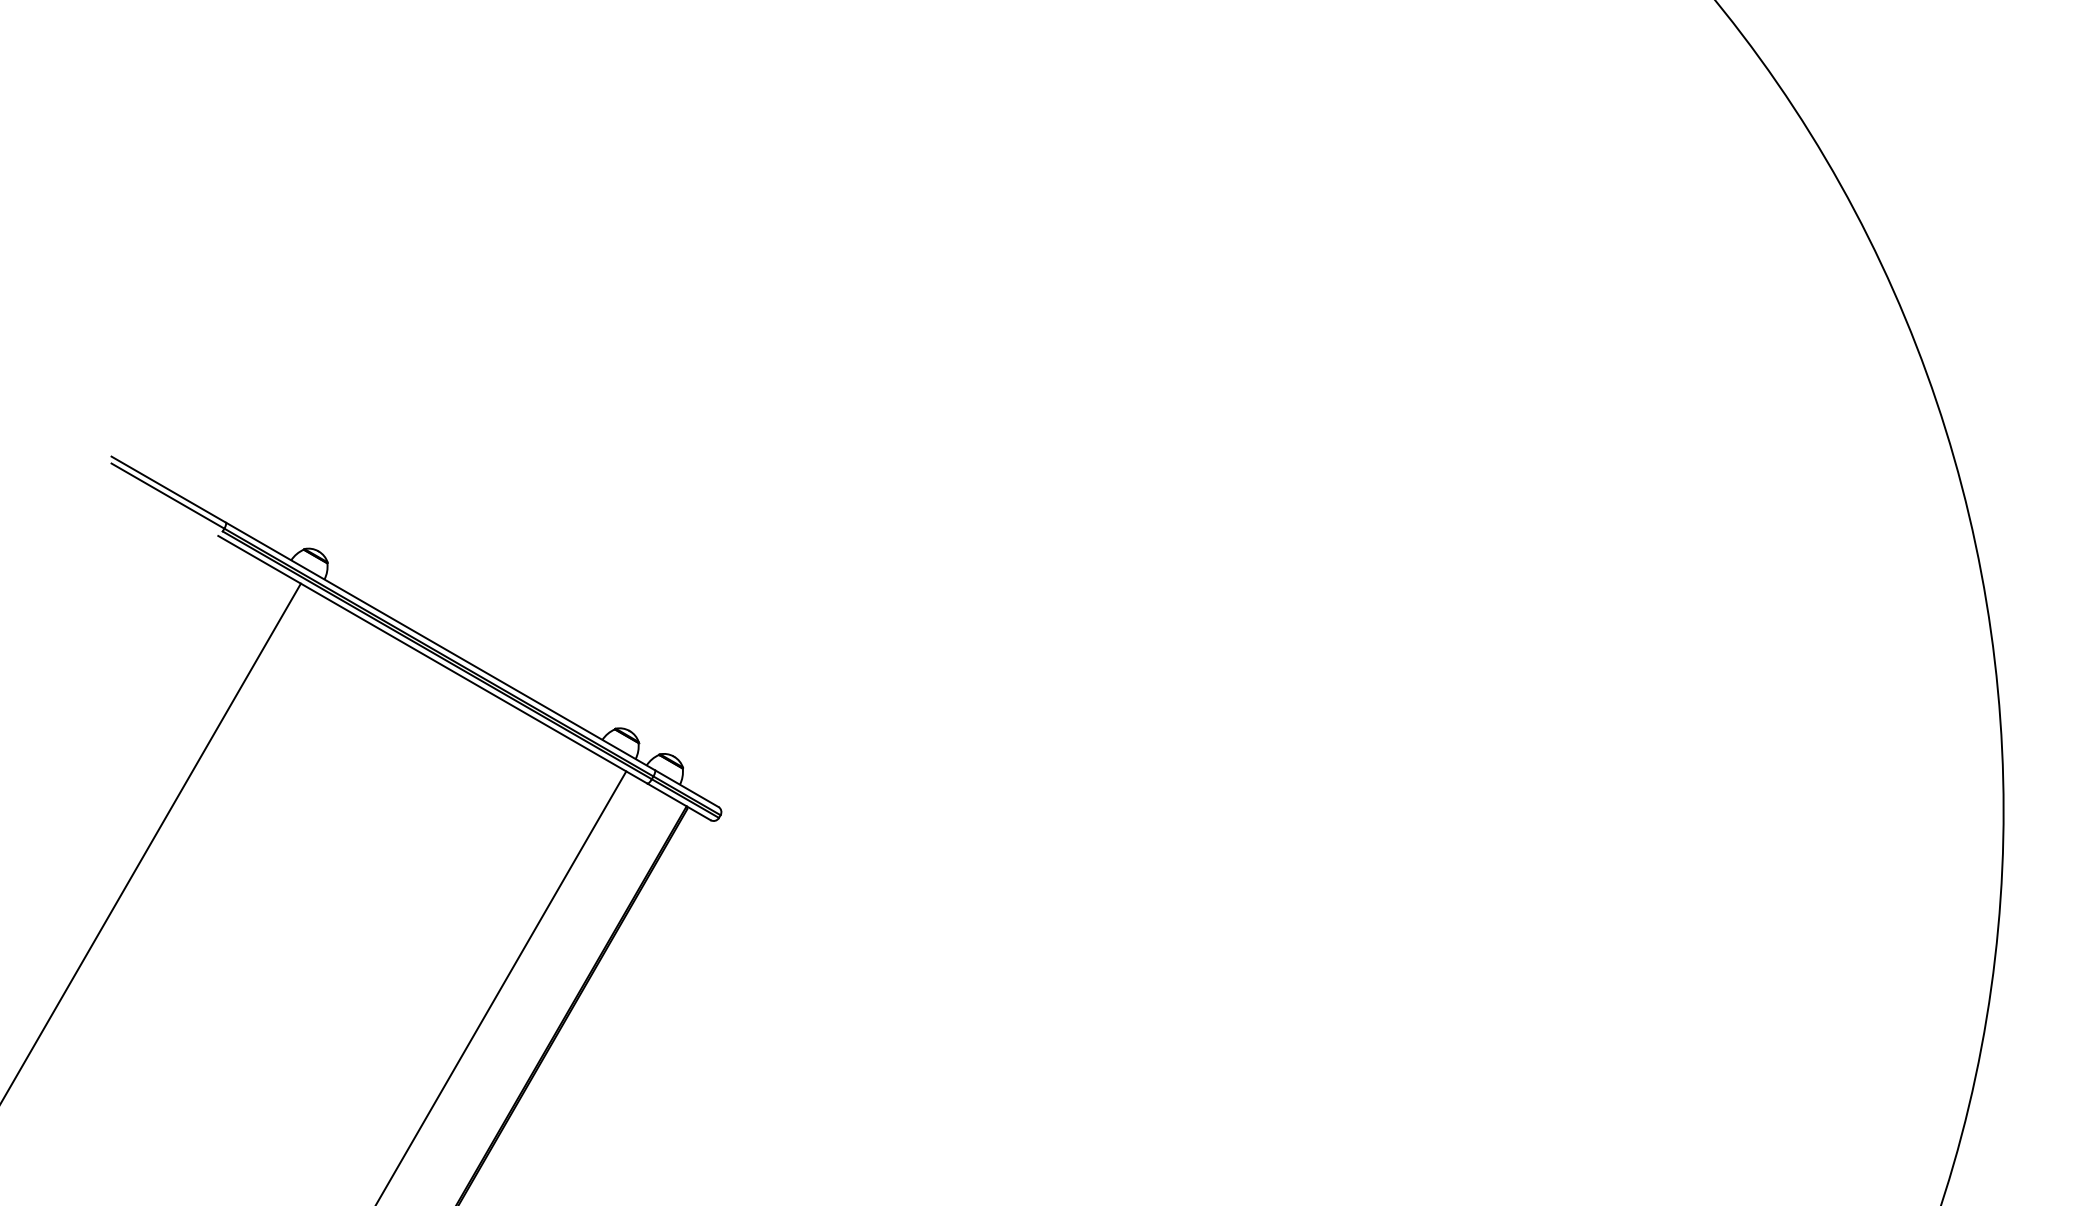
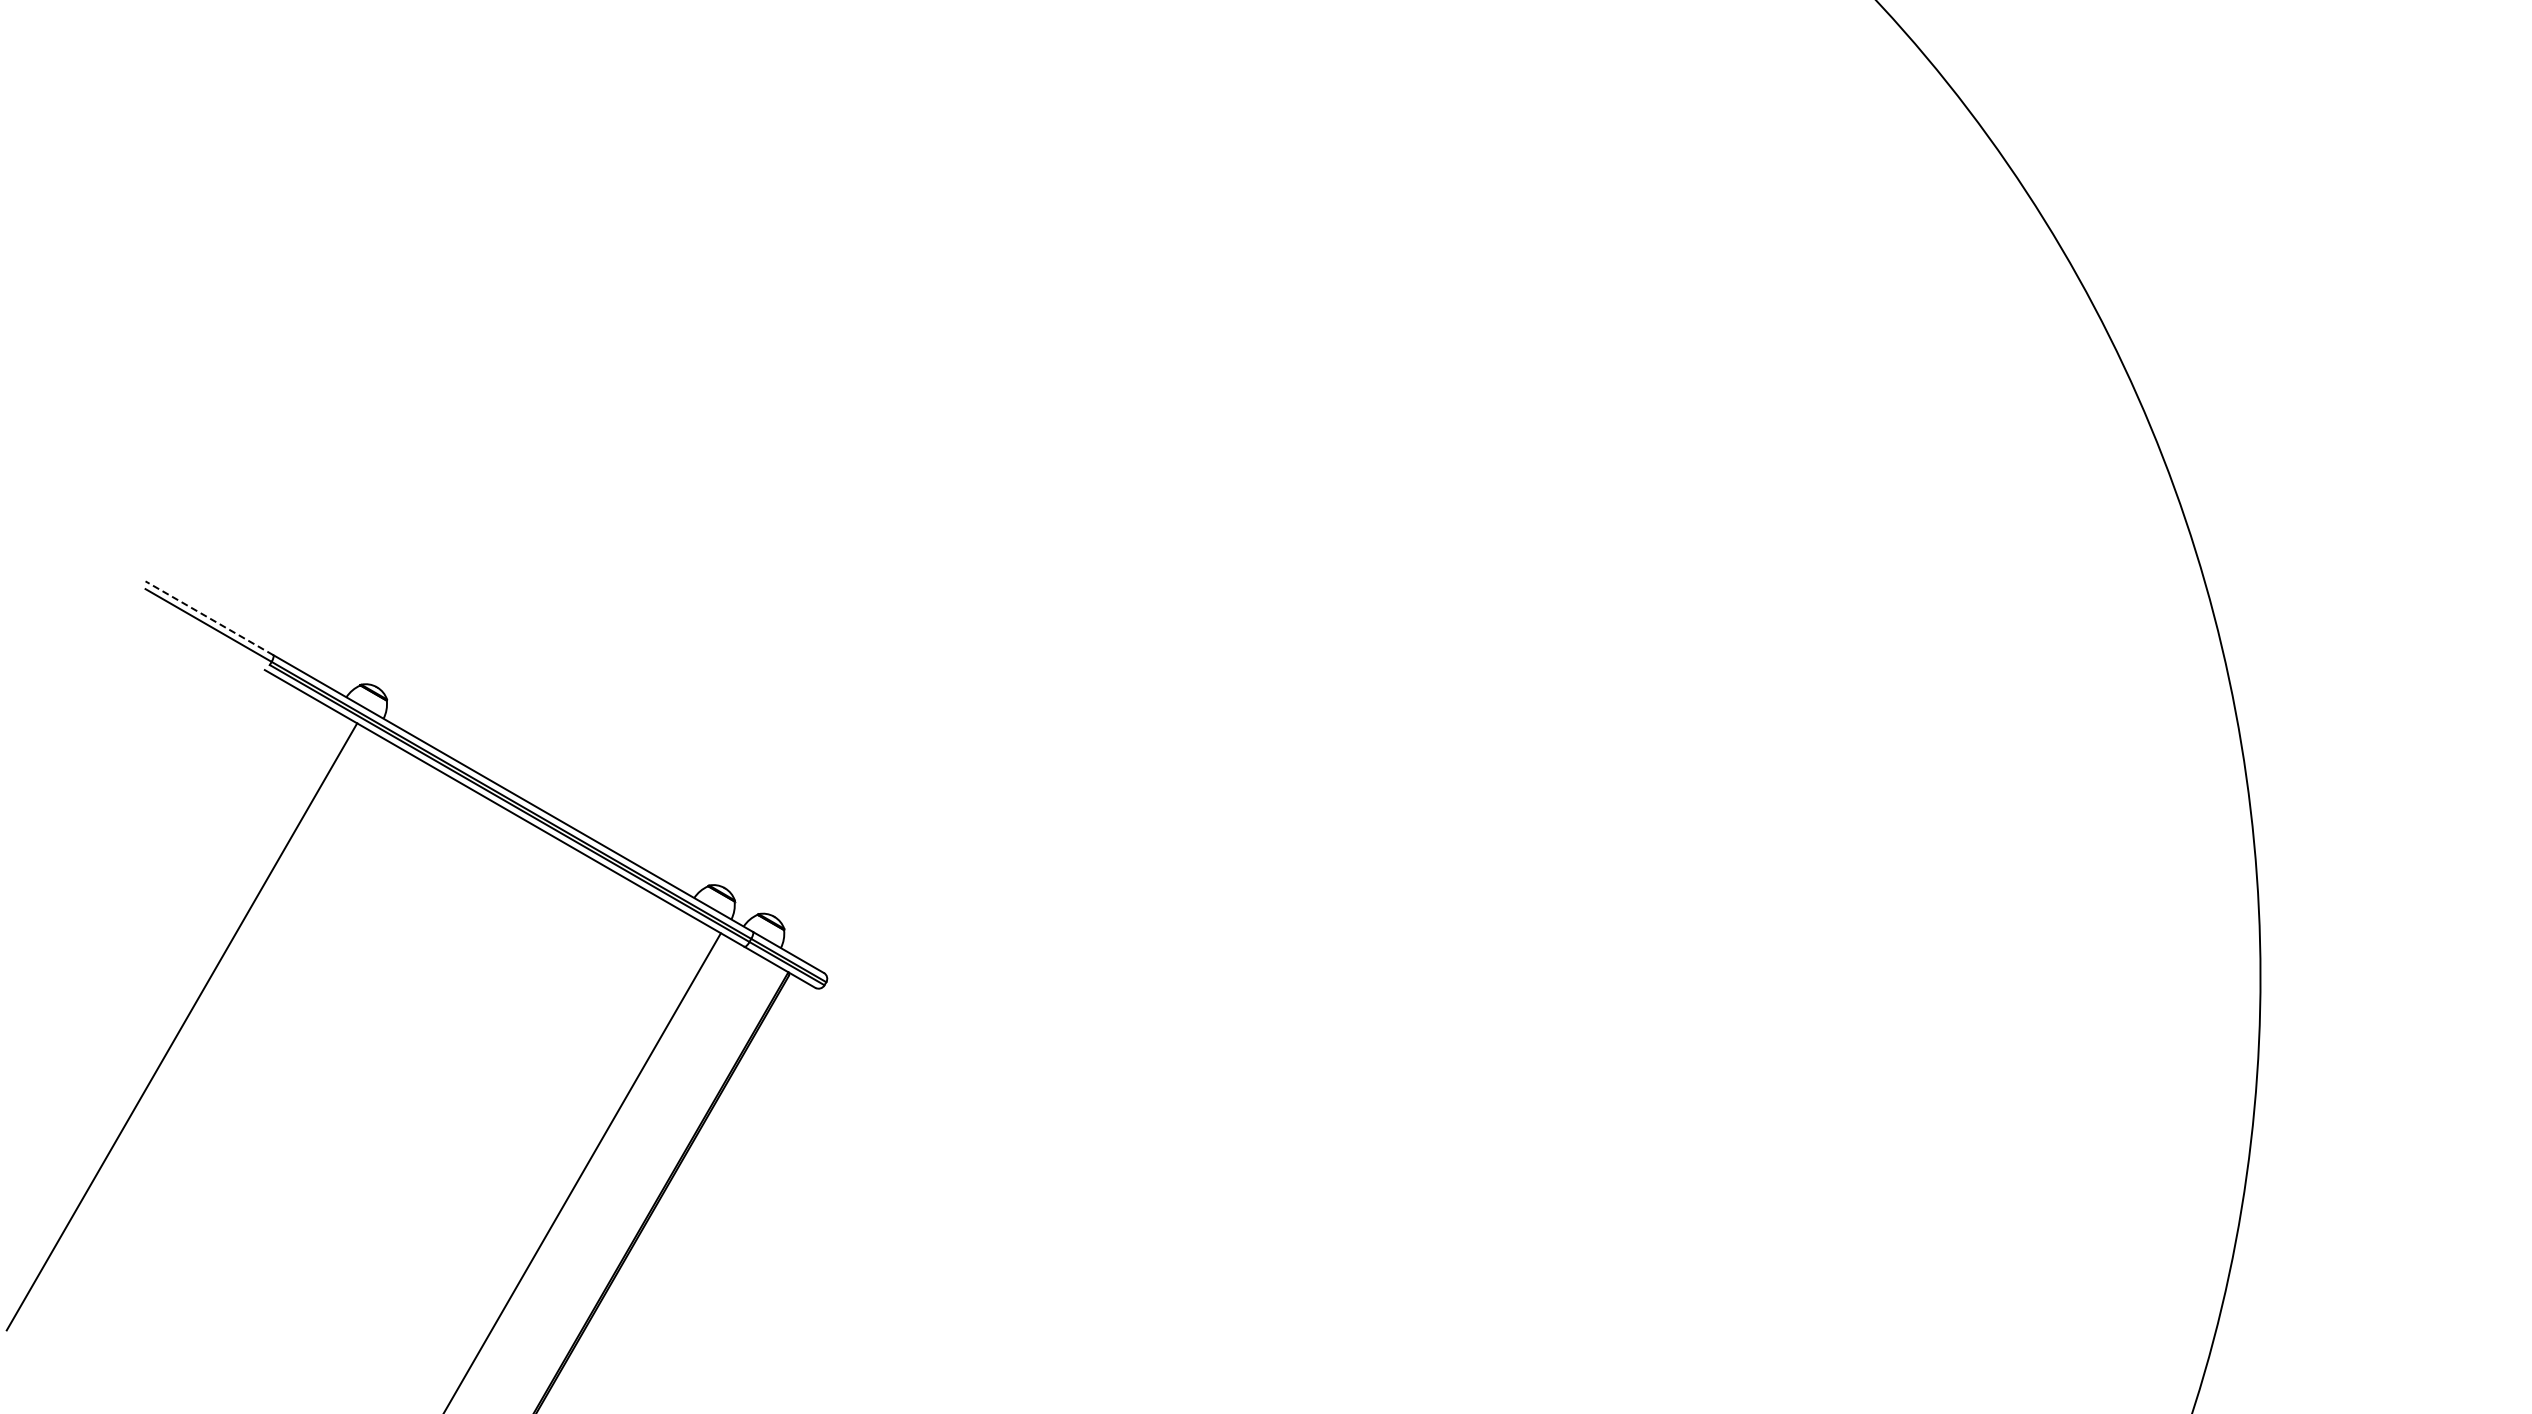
line: (168, 489) -> (209, 618), solid -> dashed

